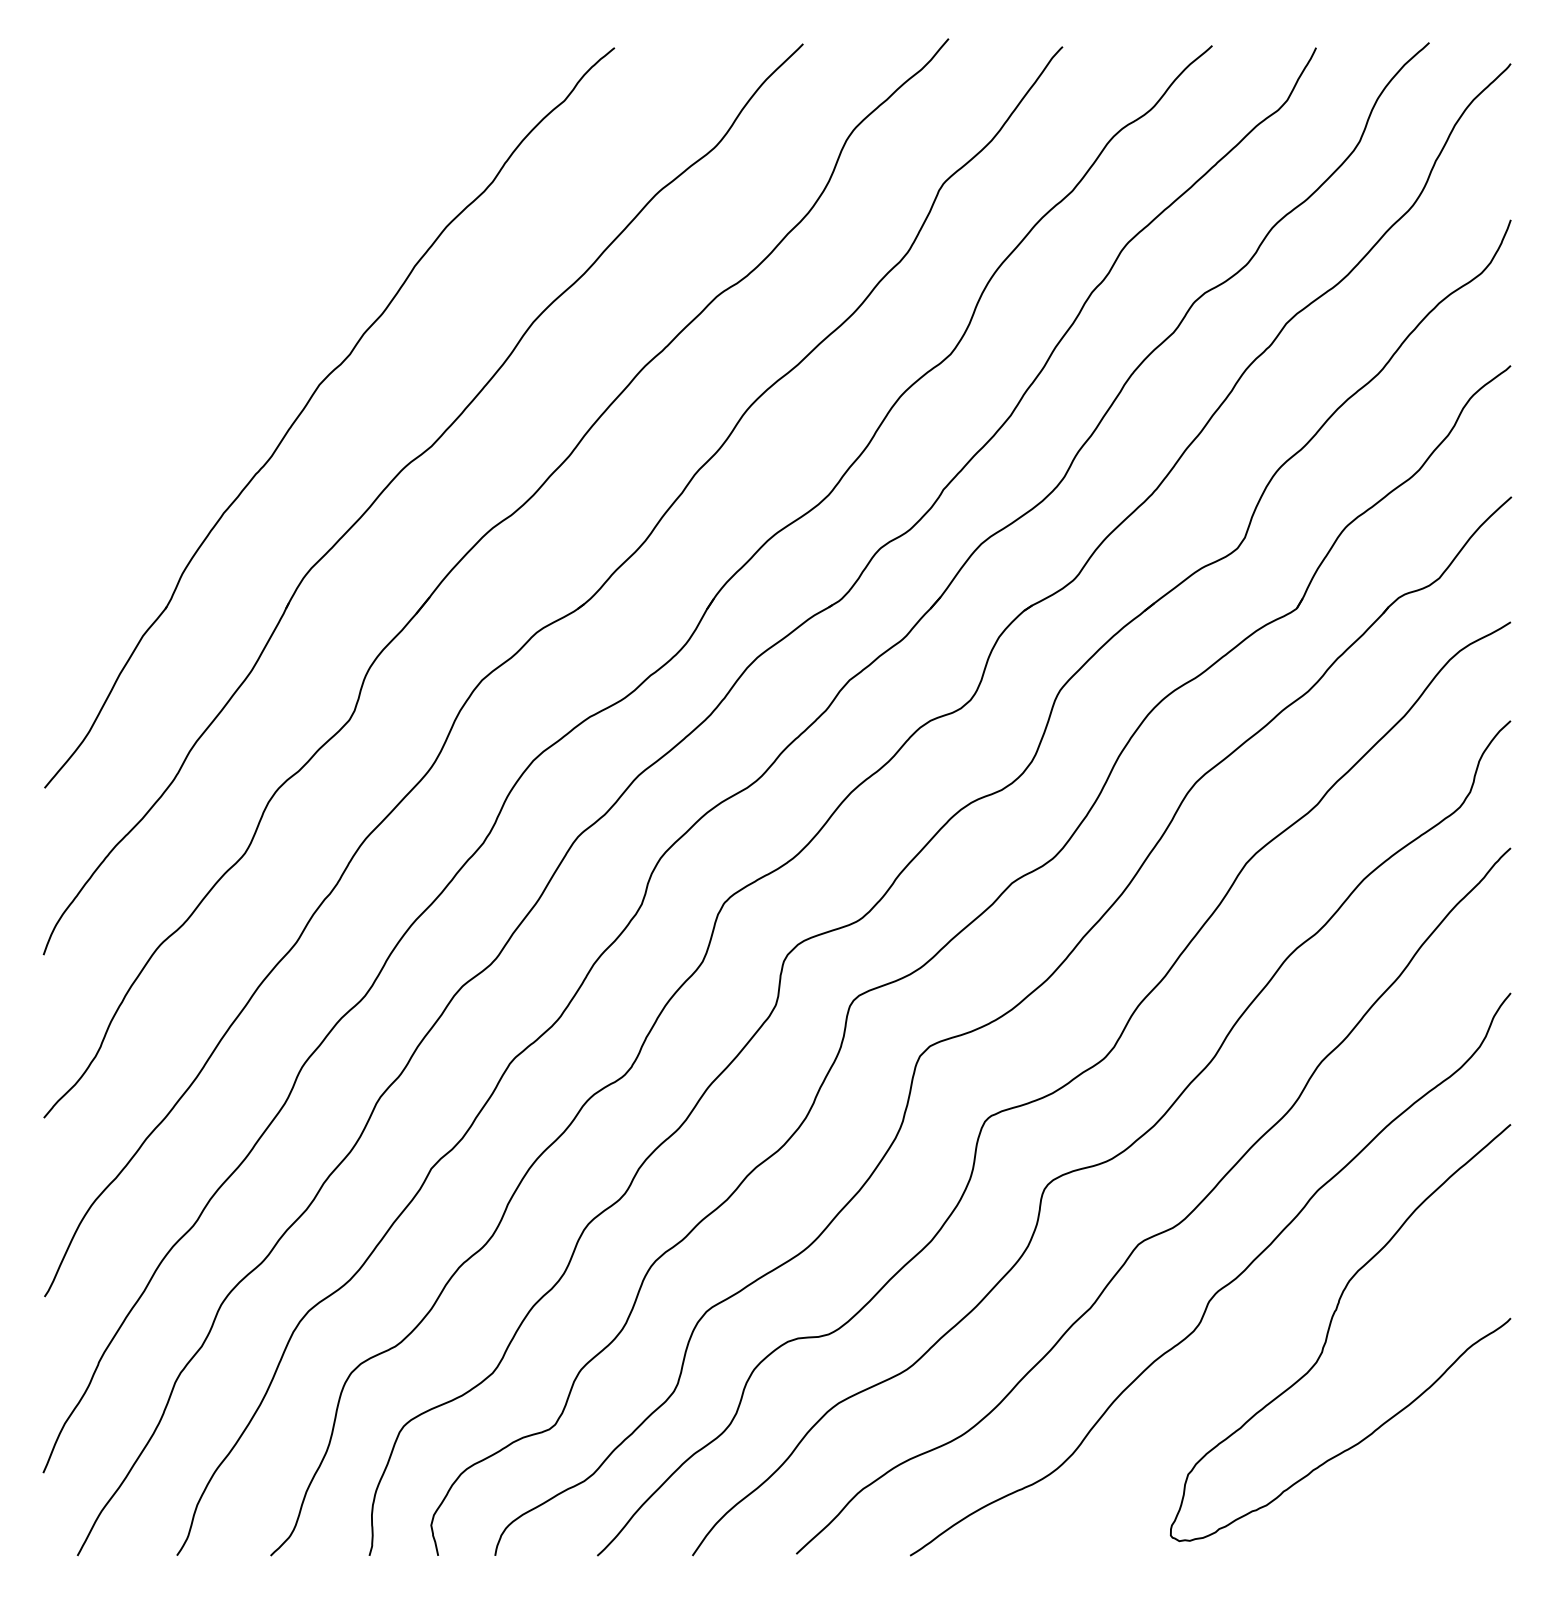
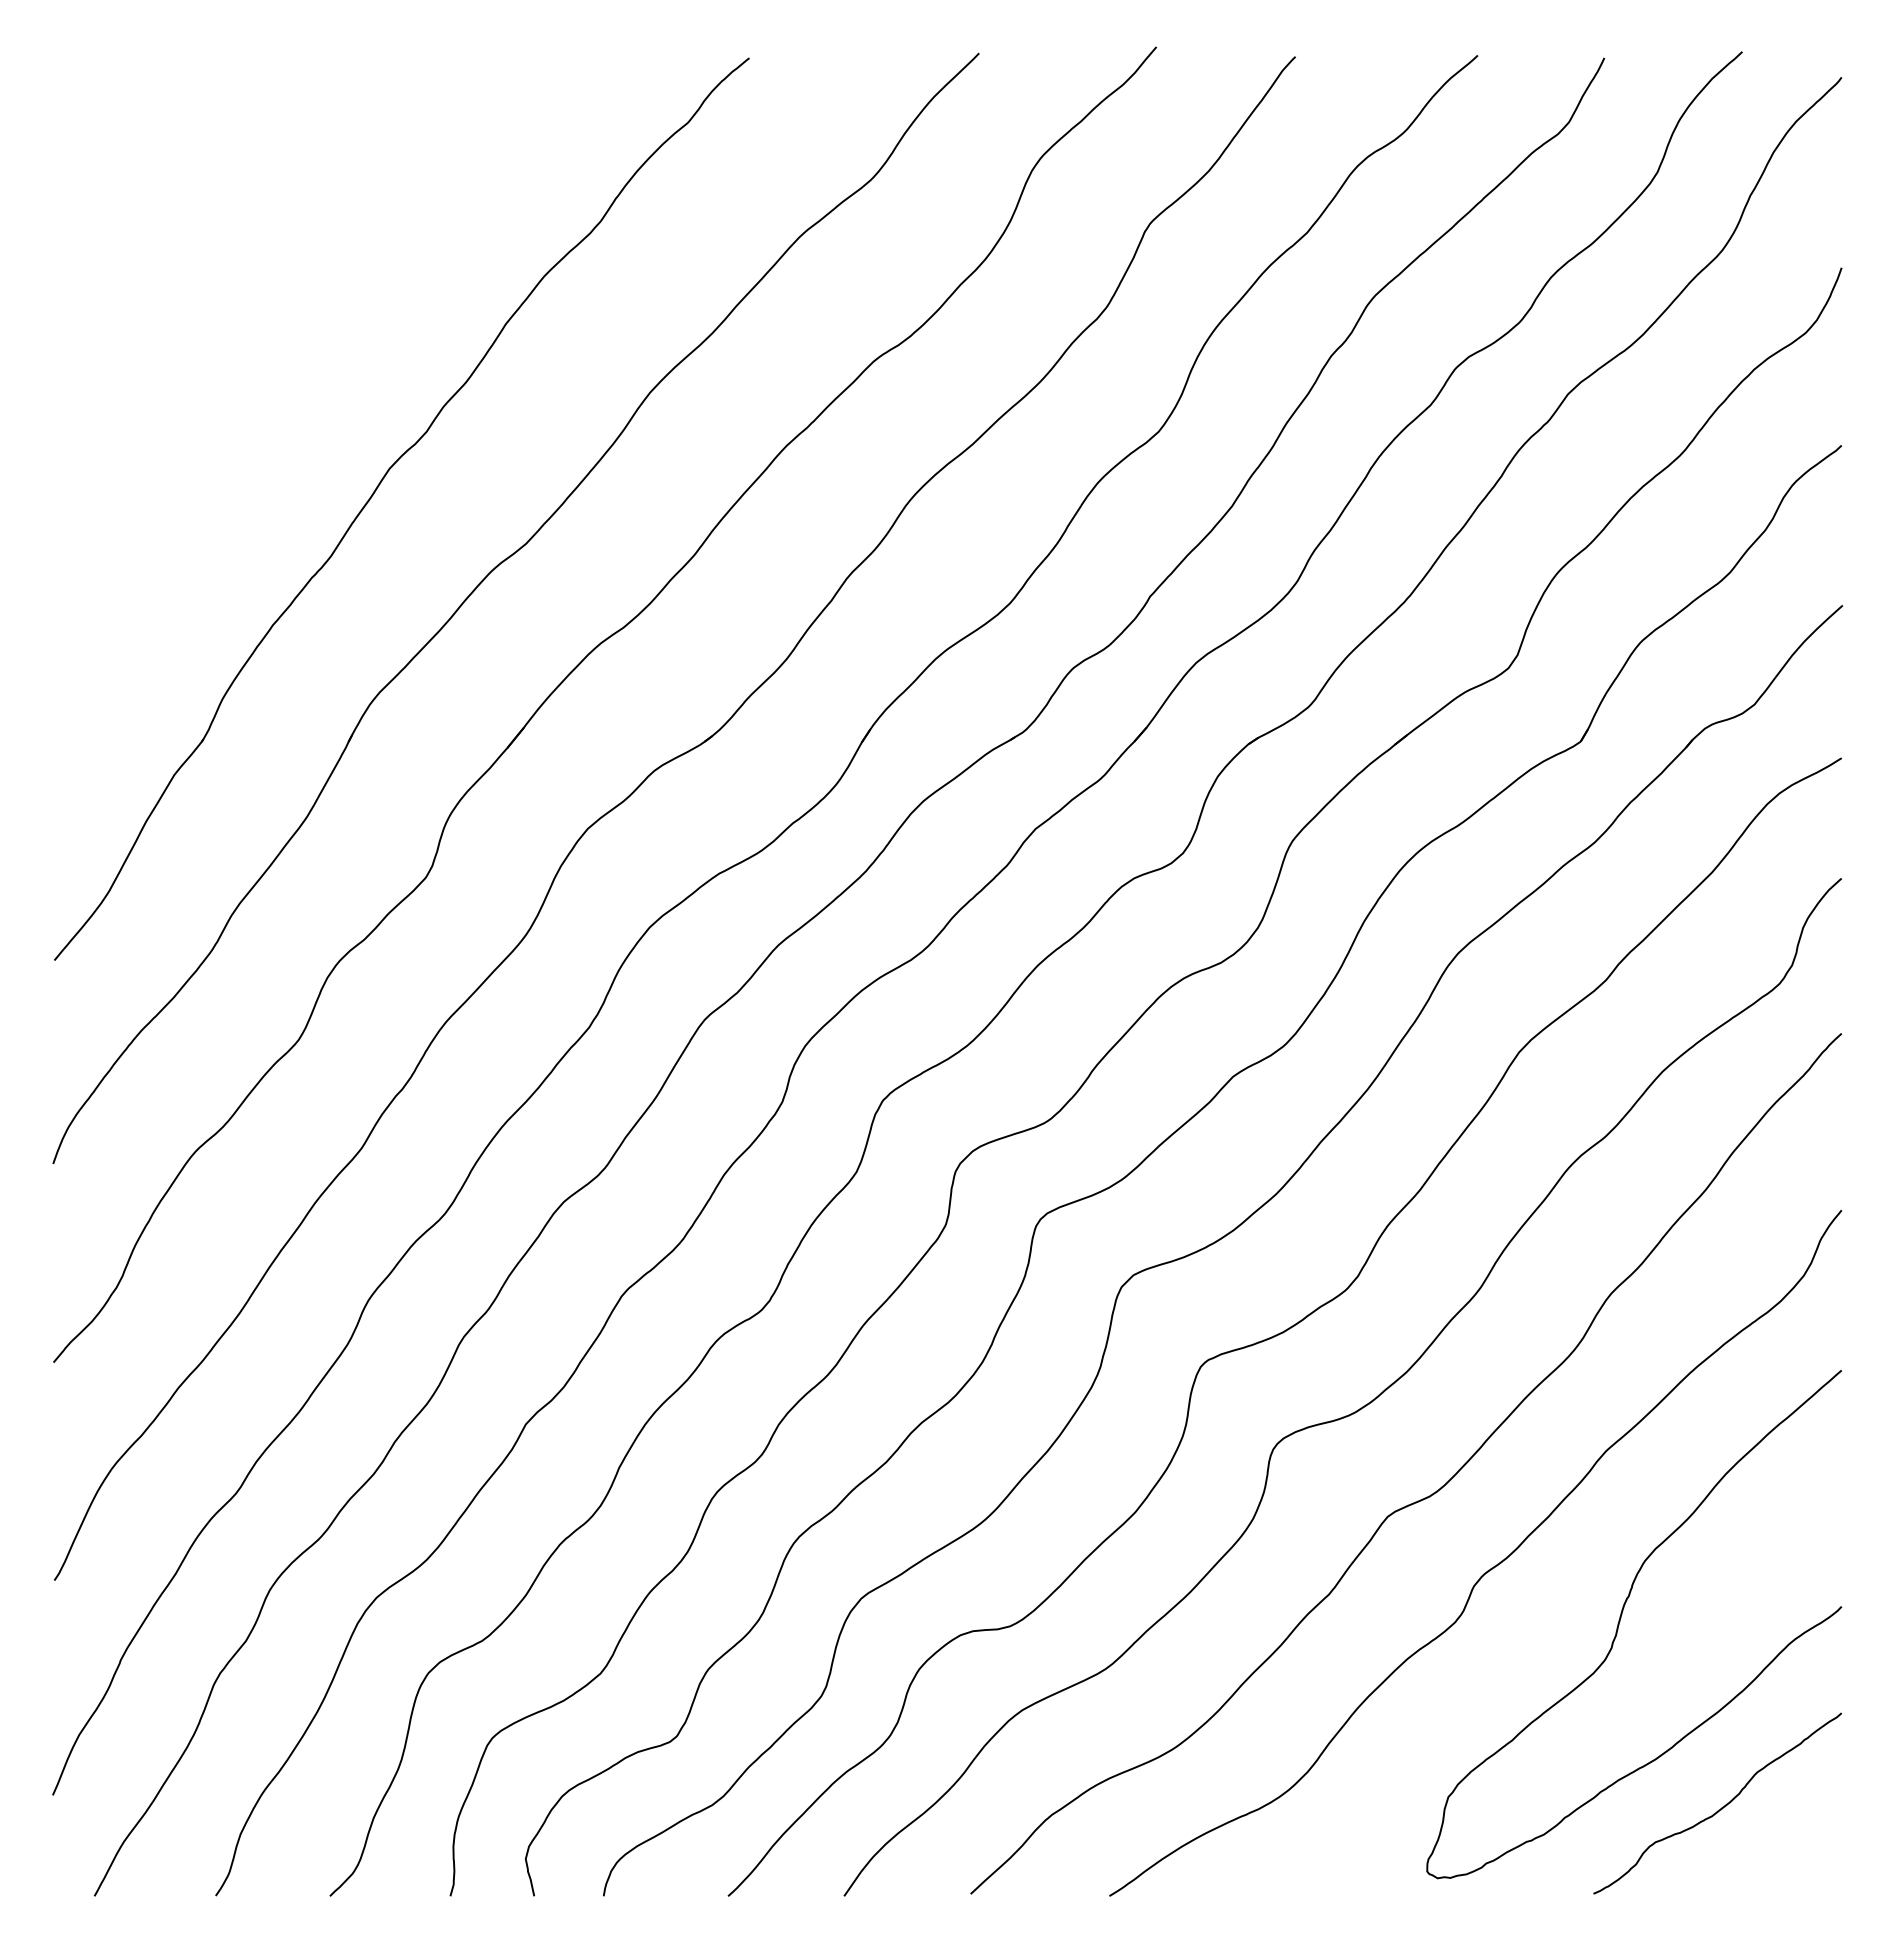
curve: (1412, 1483) -> (1721, 1807), added

